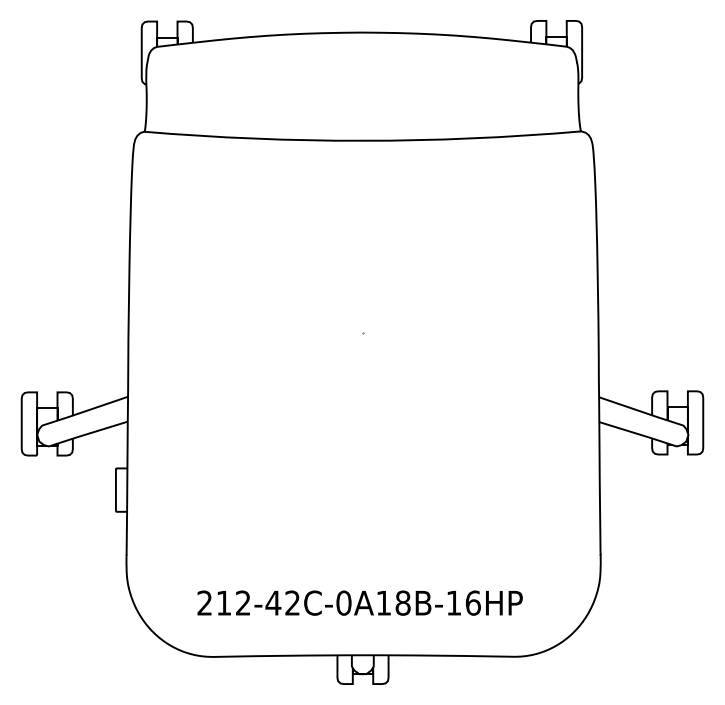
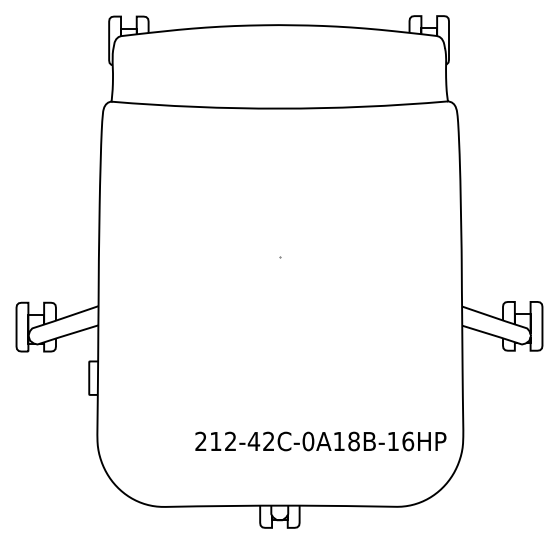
text: (359, 602) -> (320, 441), moved

